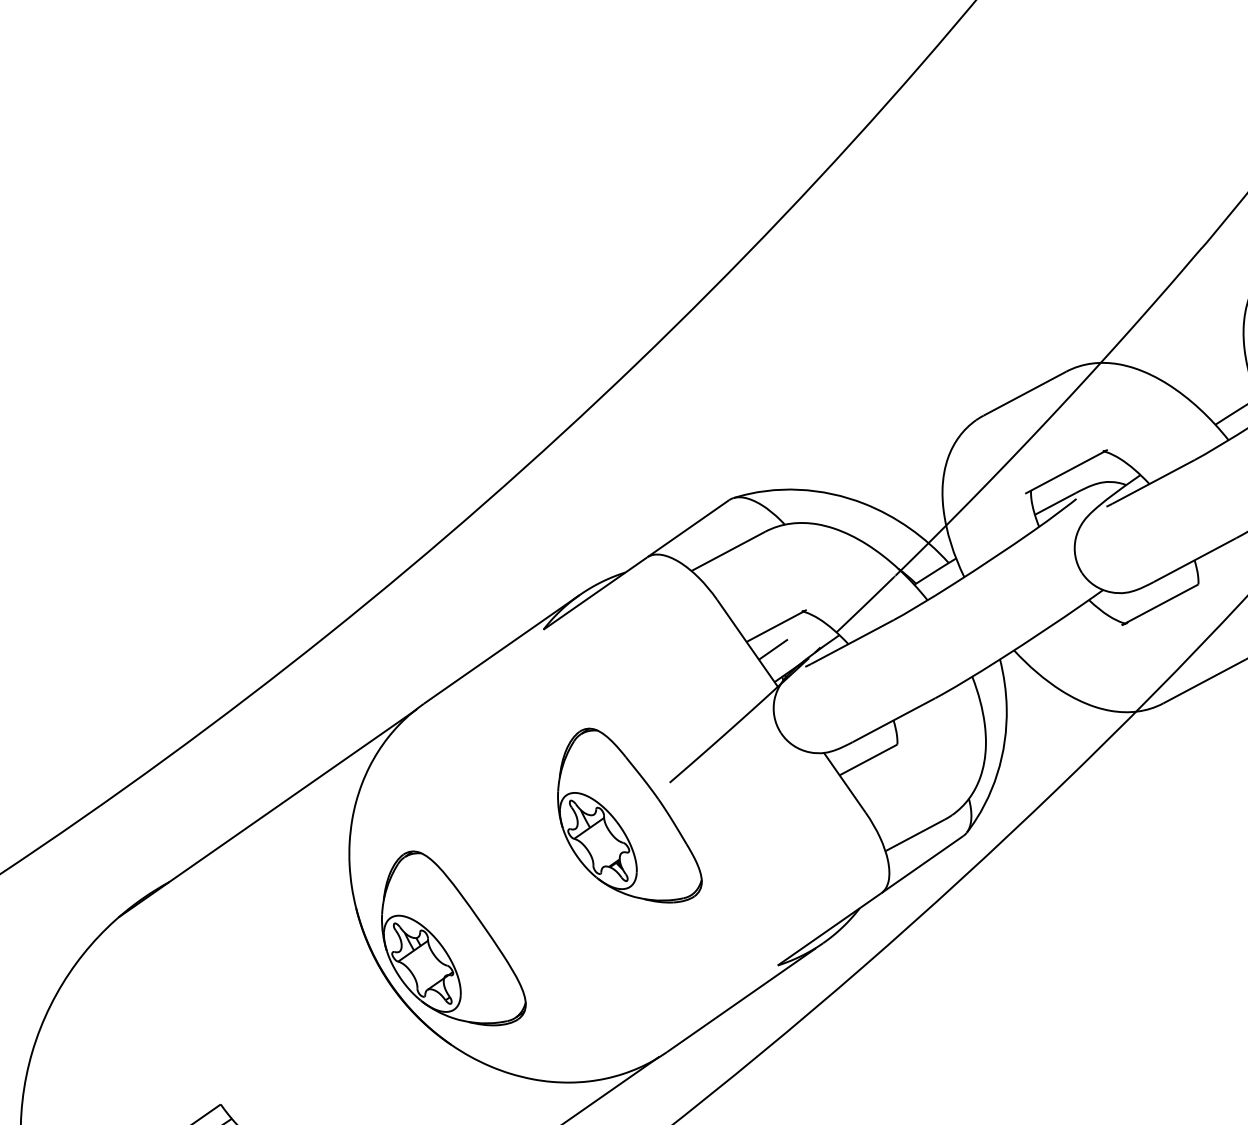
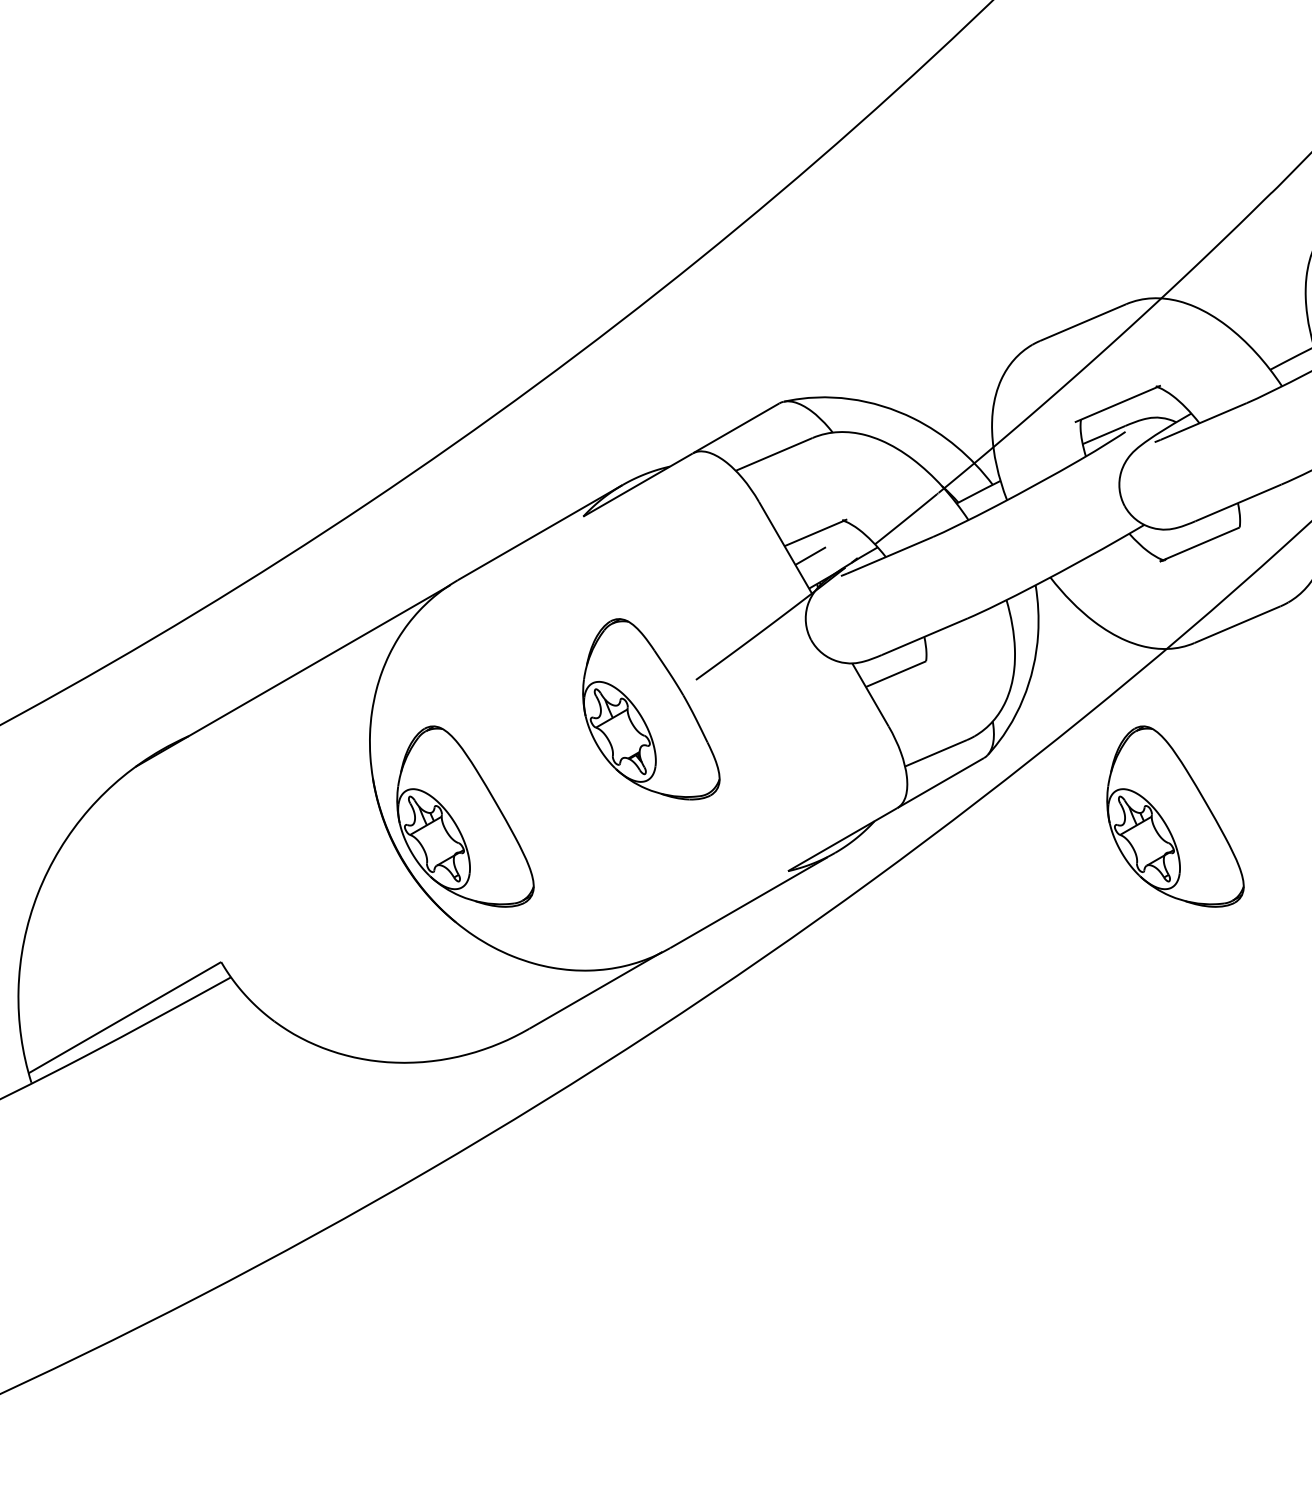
part: (1159, 877) -> (1175, 816), added

